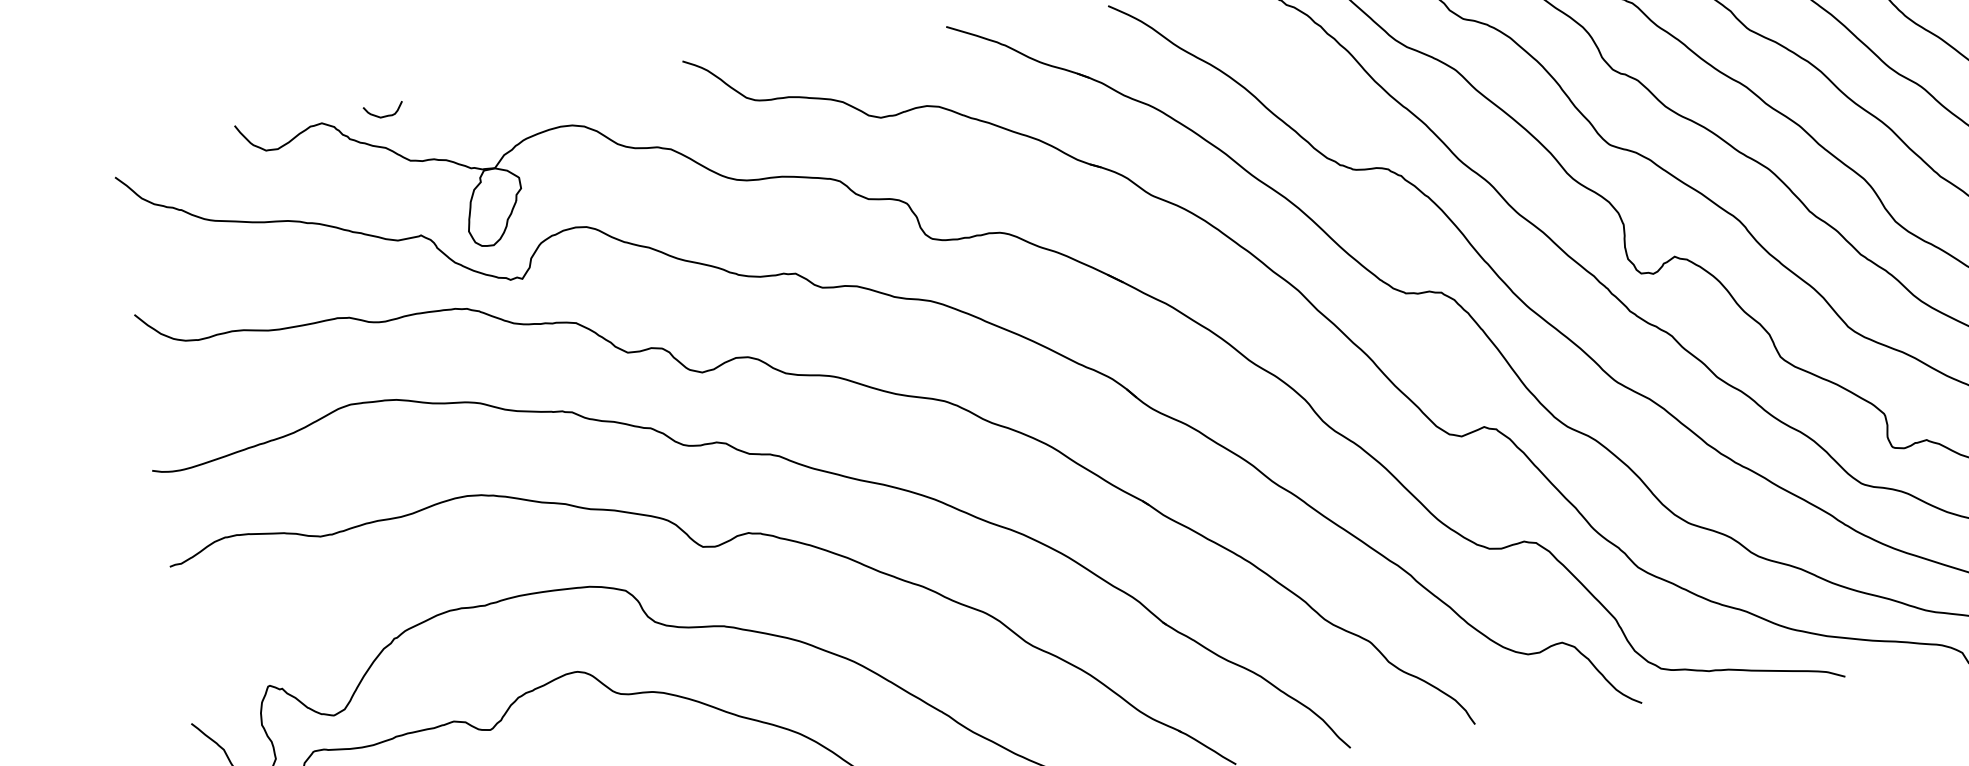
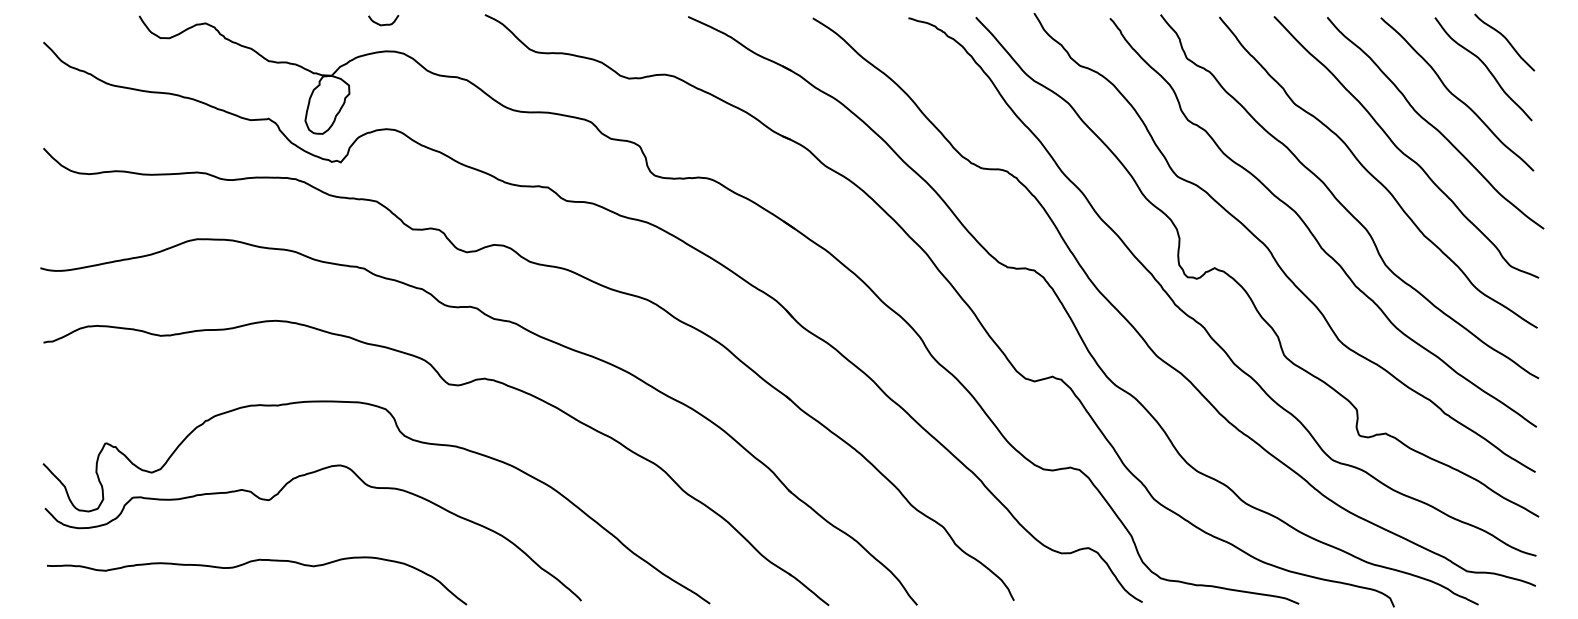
curve: (384, 116) -> (383, 24), moved

